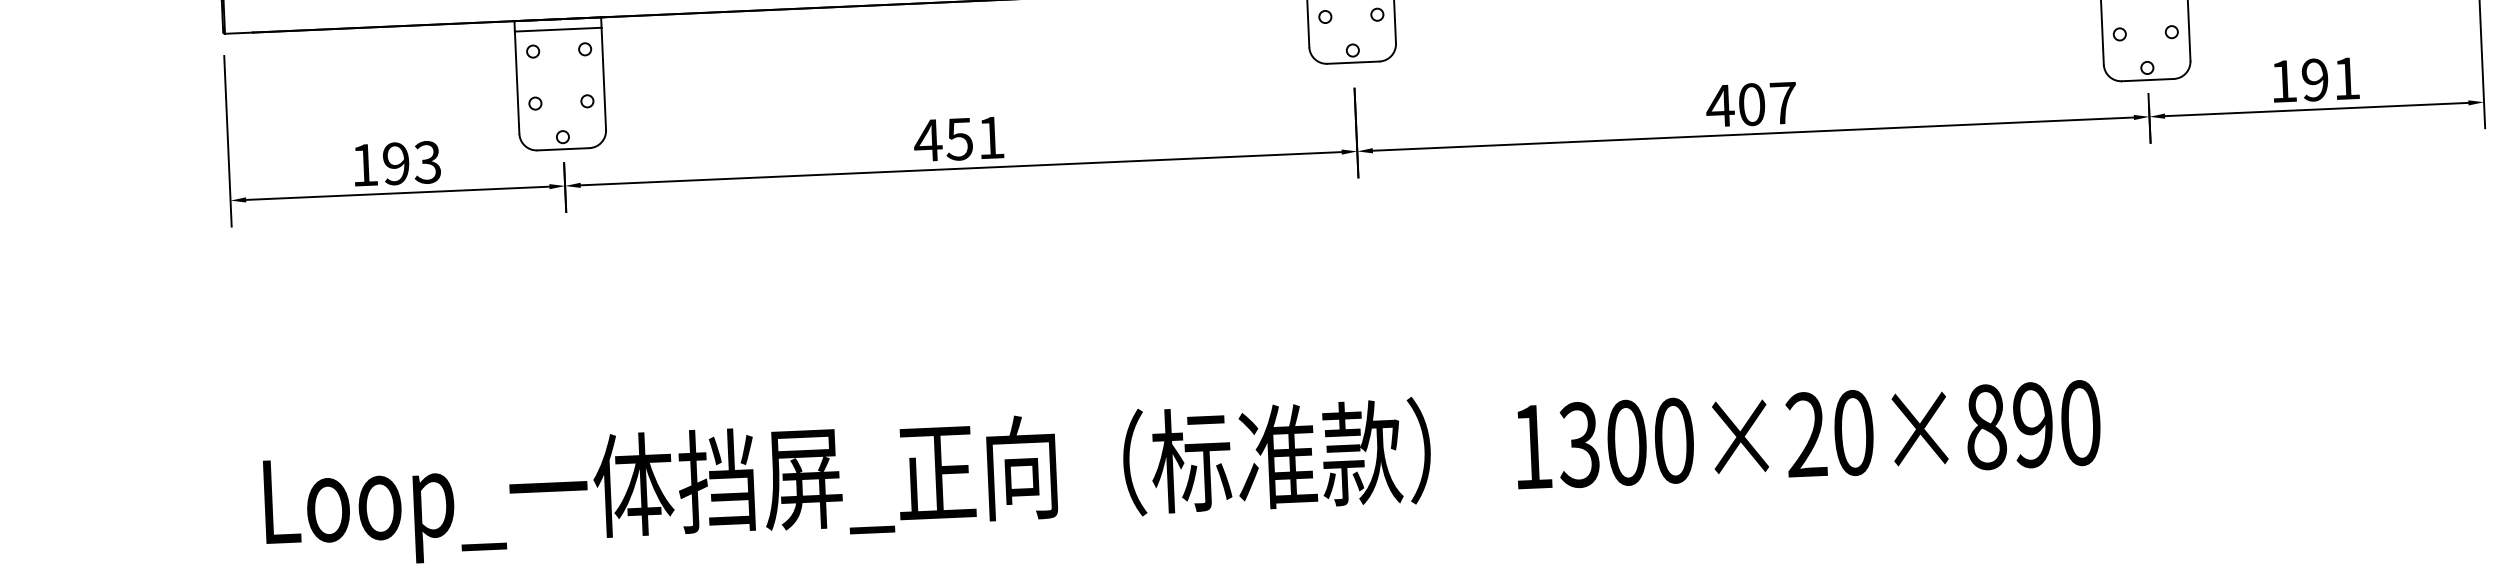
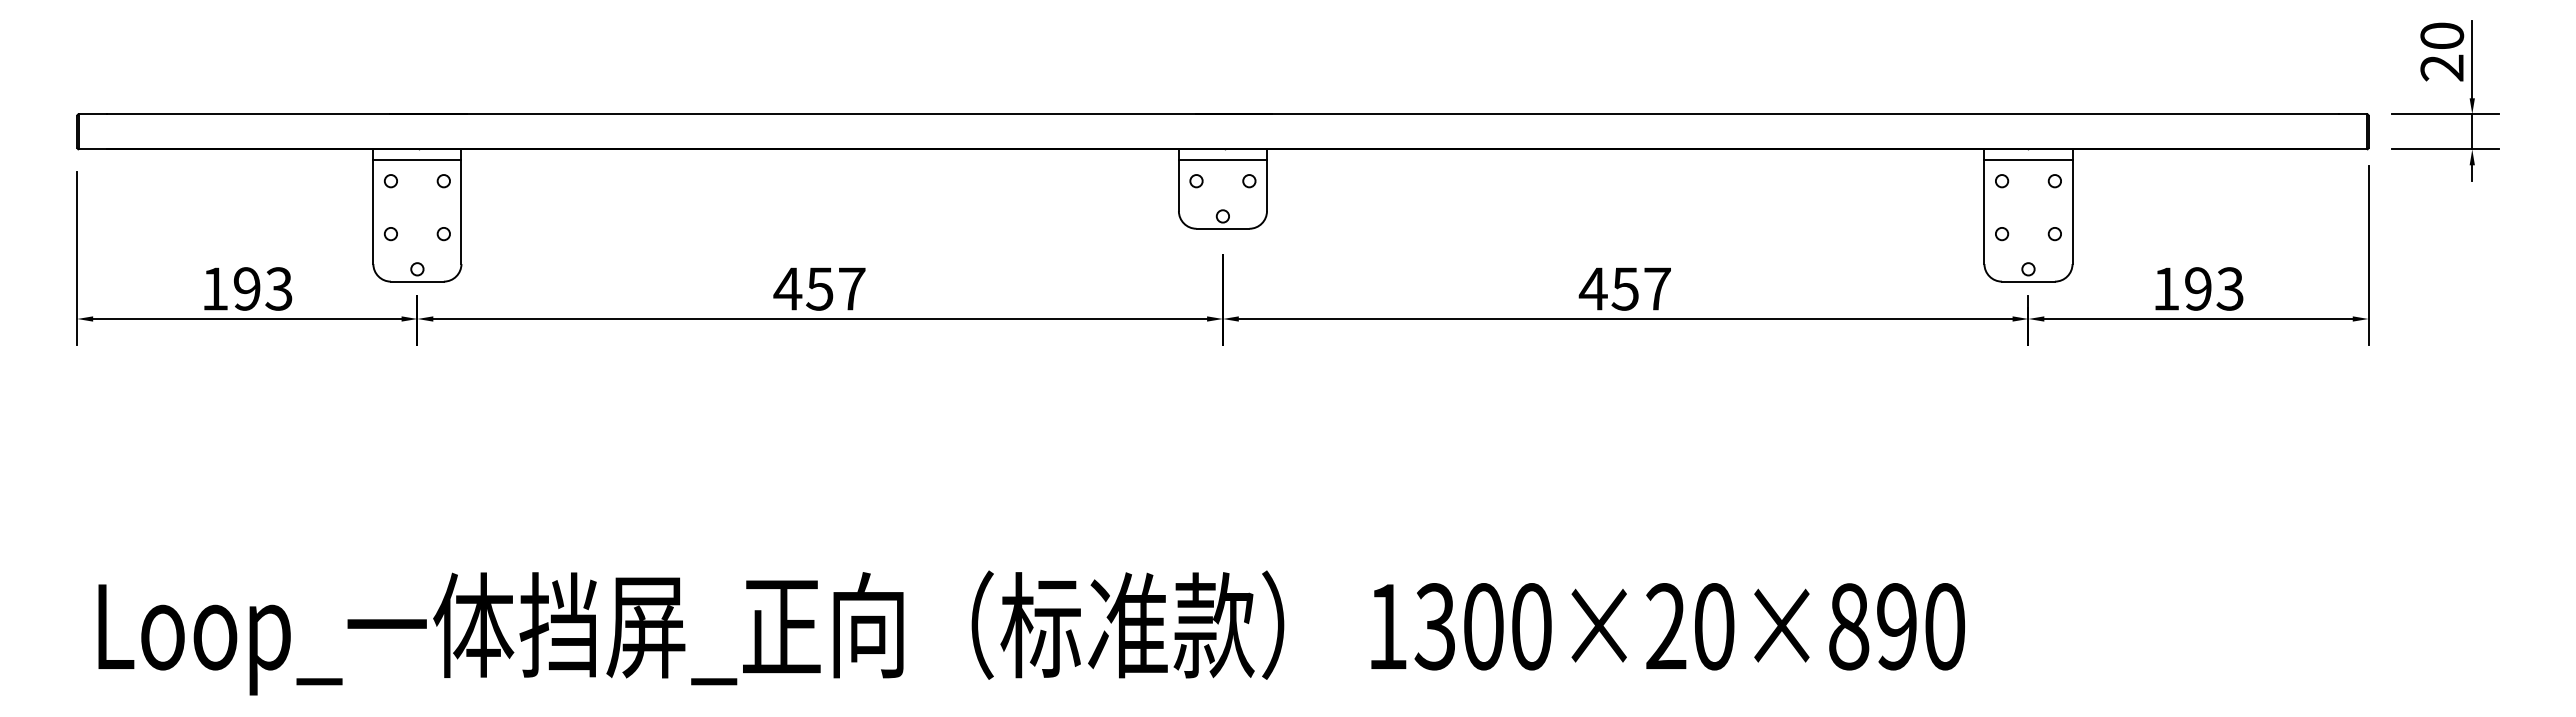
text: (2345, 78) -> (2229, 288), 191 -> 193
text: (1750, 104) -> (1624, 288), 407 -> 457
text: (991, 137) -> (852, 288), 451 -> 457

